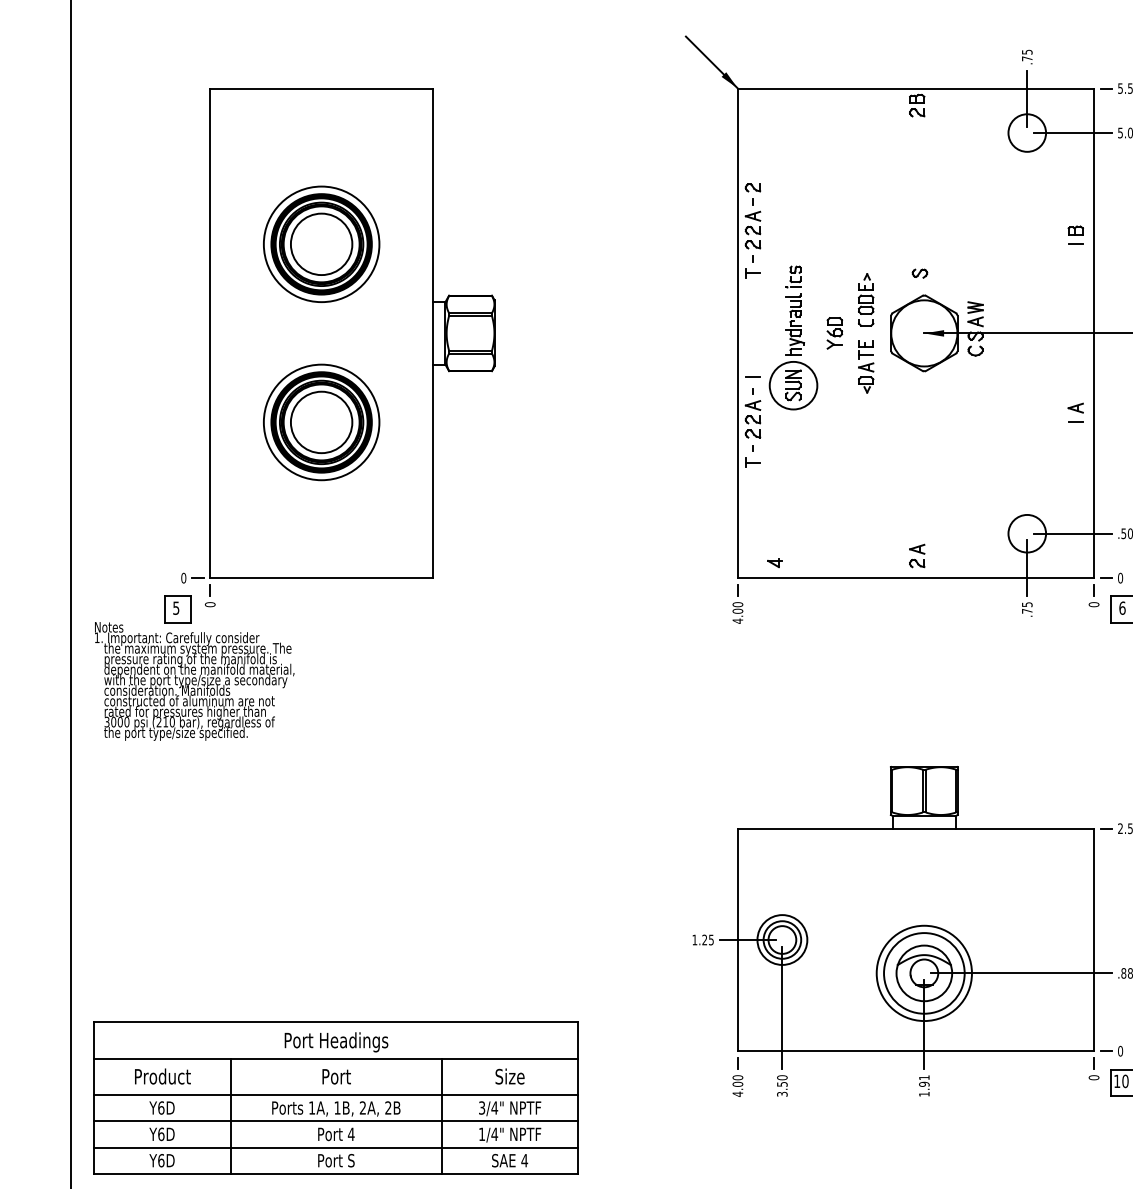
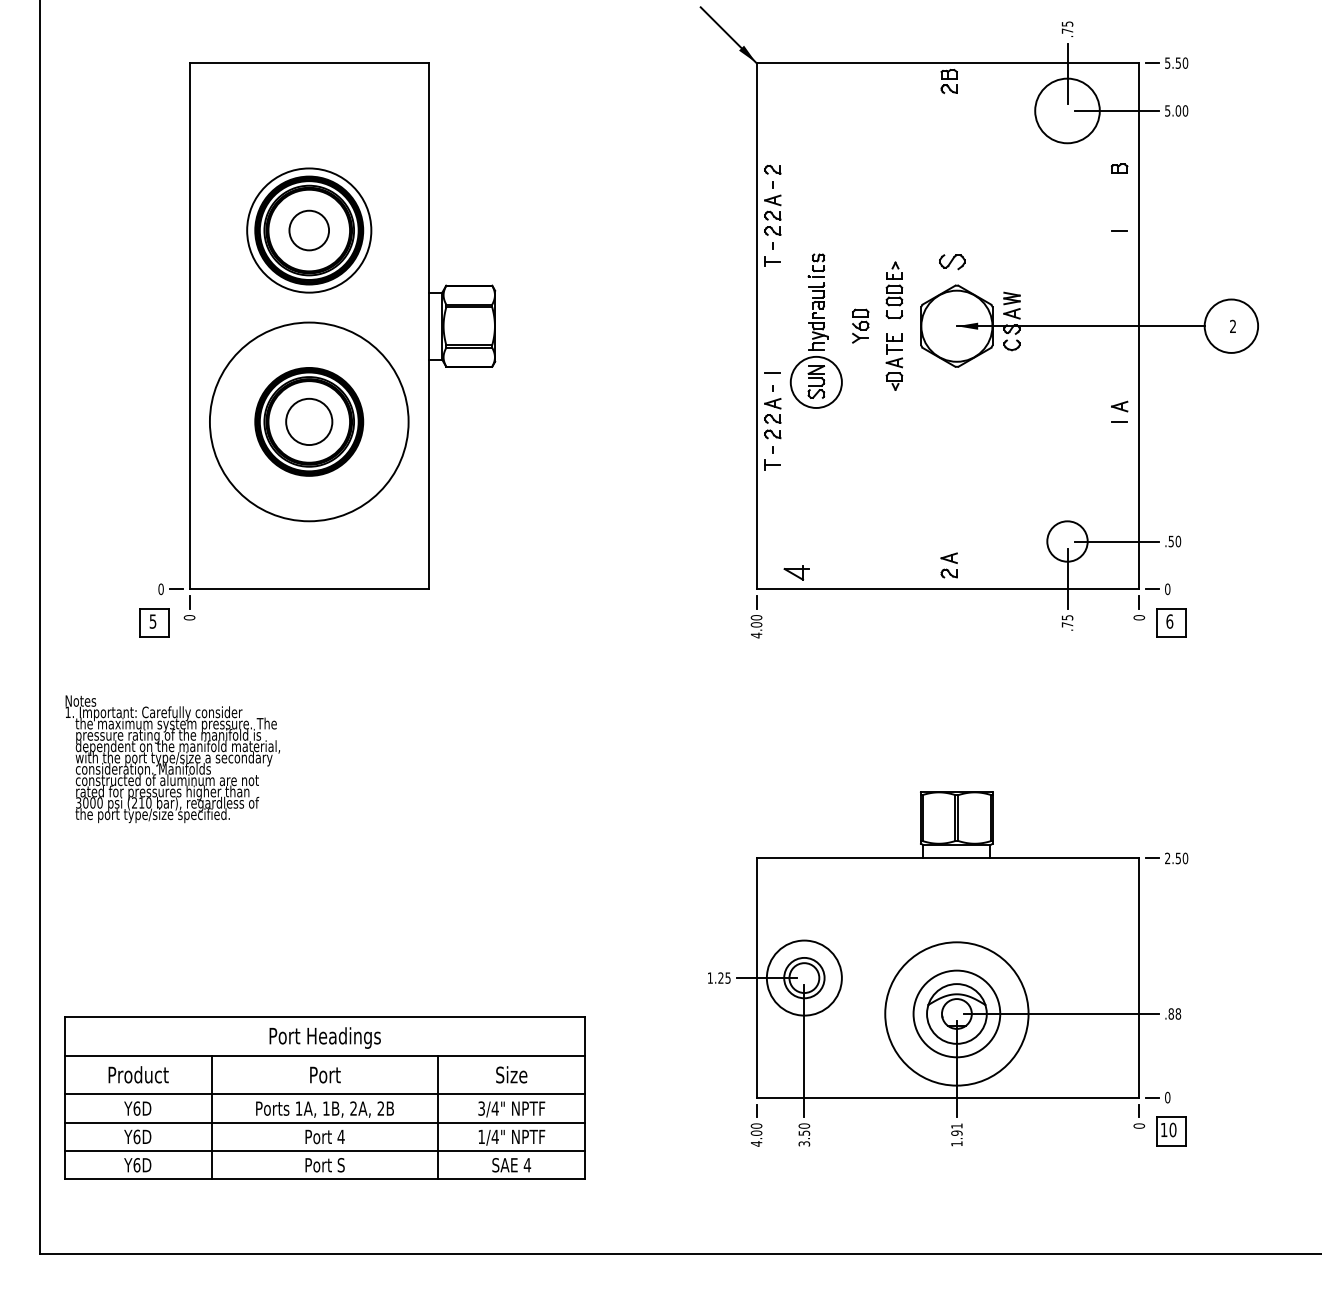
circle: (1027, 132) -> (1067, 110), size x1.6
part: (1075, 230) -> (1119, 168), moved
circle: (321, 244) -> (309, 230), size x0.6
part: (919, 273) -> (951, 261), size x1.6
circle: (321, 422) -> (309, 421), size x0.7
circle: (321, 422) -> (309, 421), size x1.6
part: (775, 563) -> (796, 573), size x1.6
text: (194, 681) -> (172, 759), moved
circle: (782, 939) -> (804, 977), size x1.4
circle: (923, 972) -> (956, 1013), size x1.4
part: (335, 1097) -> (324, 1097), moved

